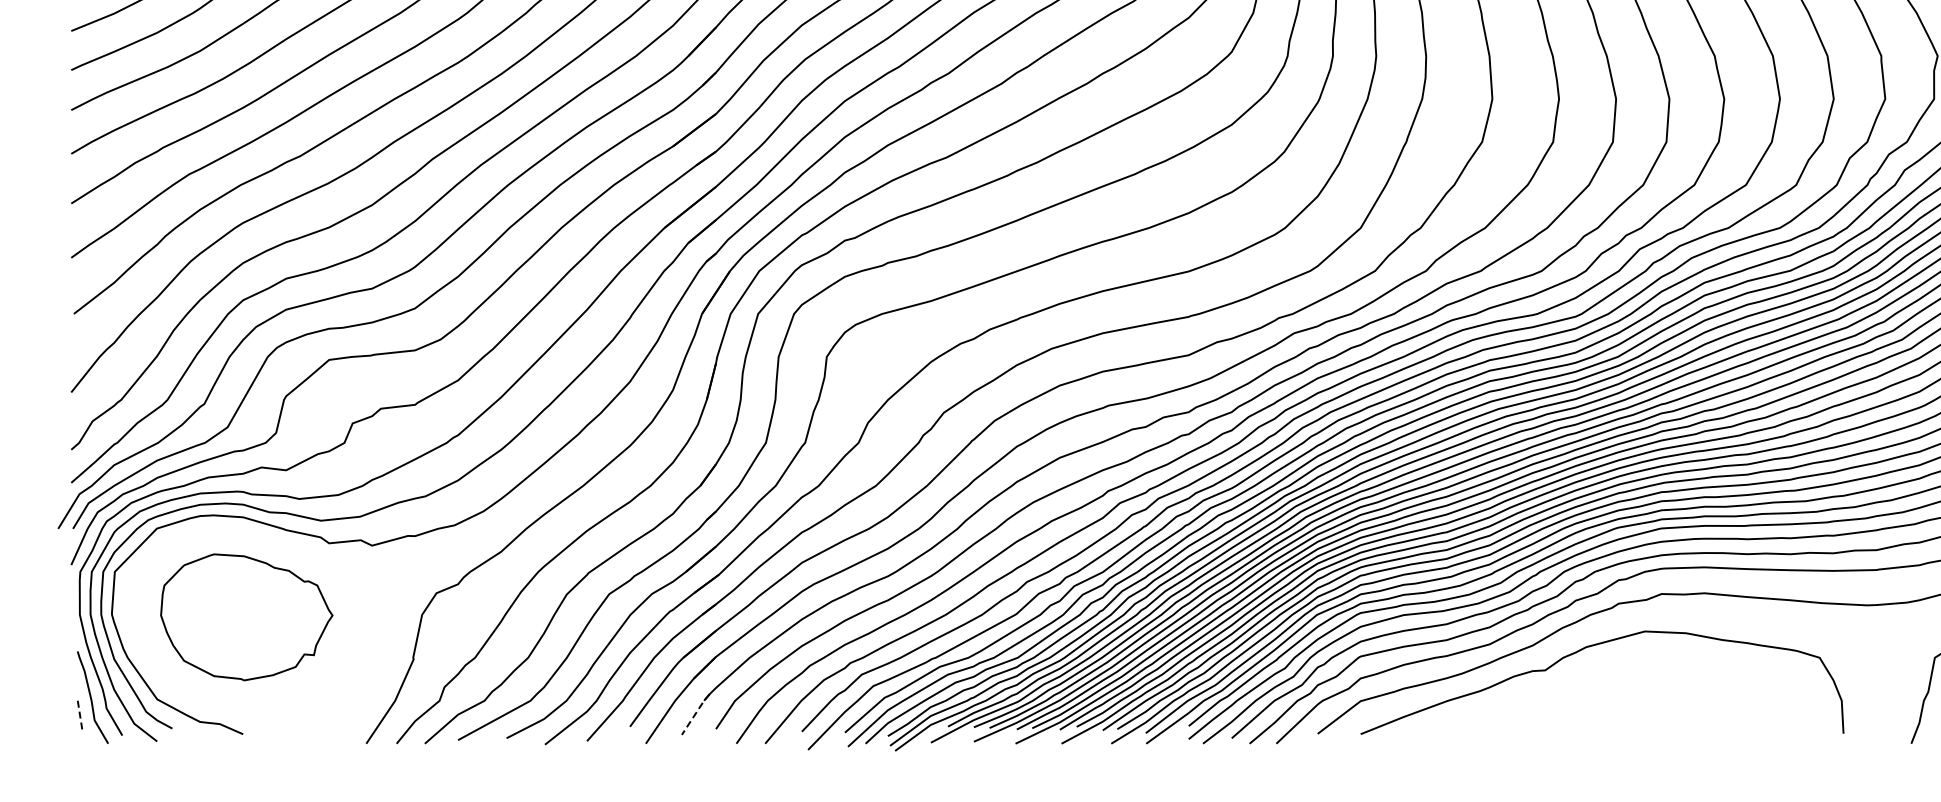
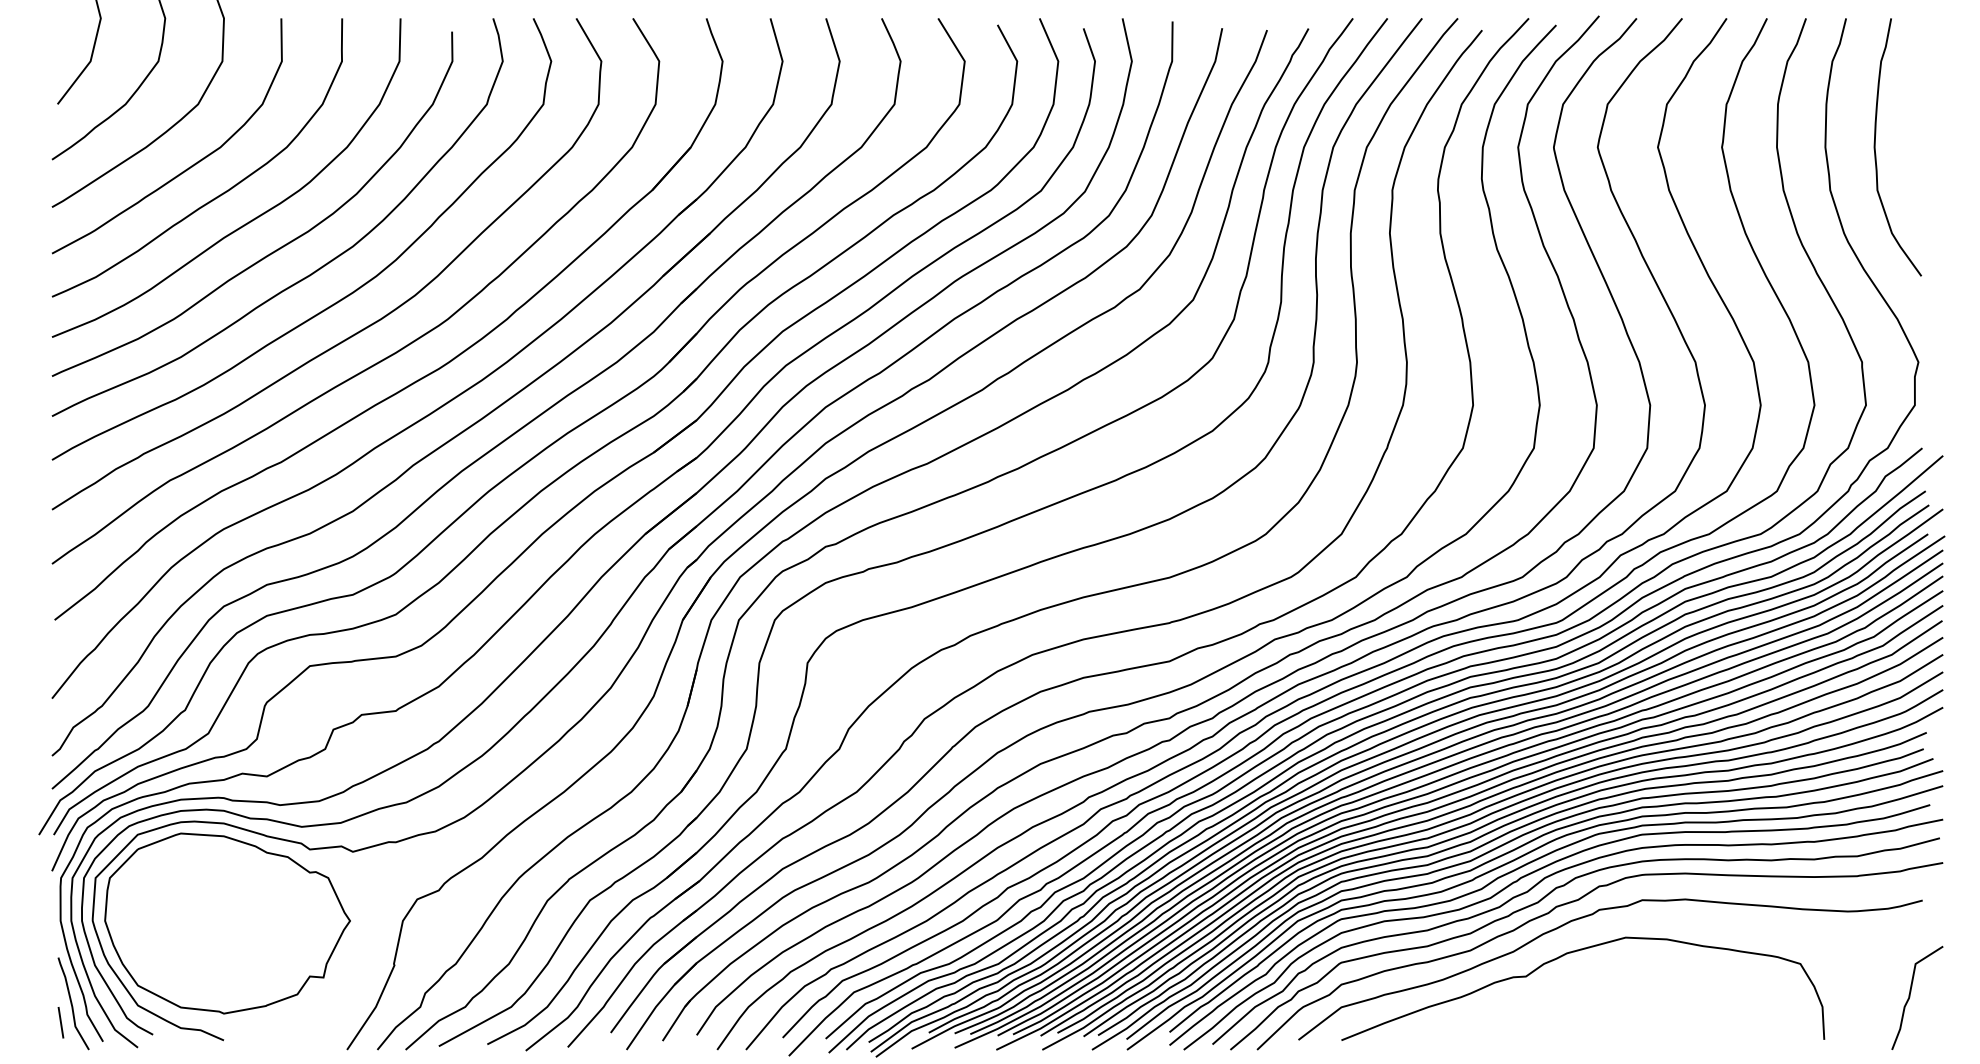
part: (246, 617) -> (227, 923), size x1.43
line: (695, 714) -> (676, 1020), dashed -> solid
line: (80, 716) -> (61, 1022), dashed -> solid

